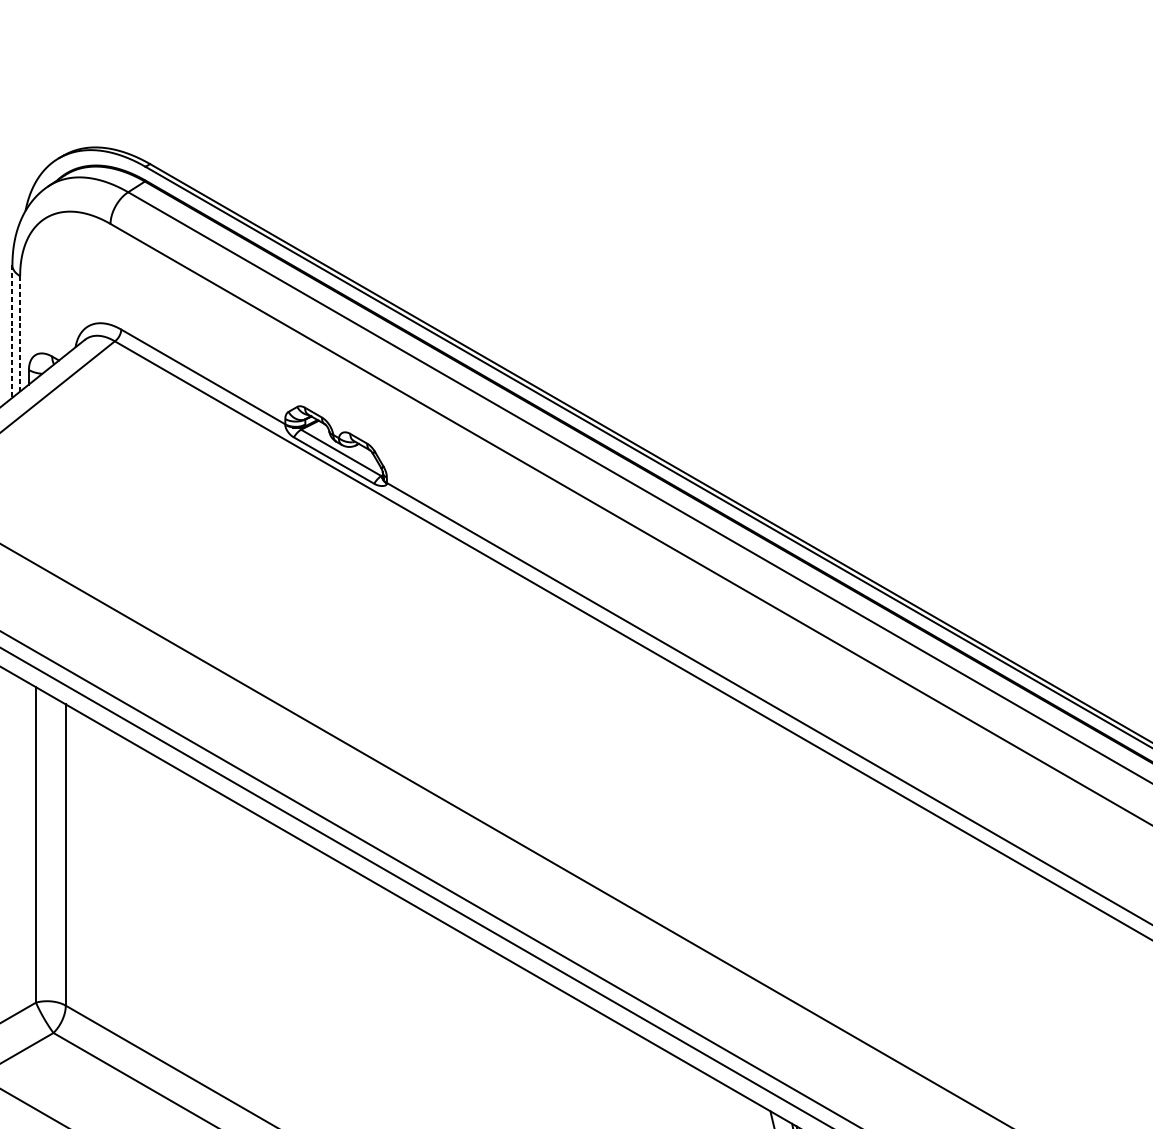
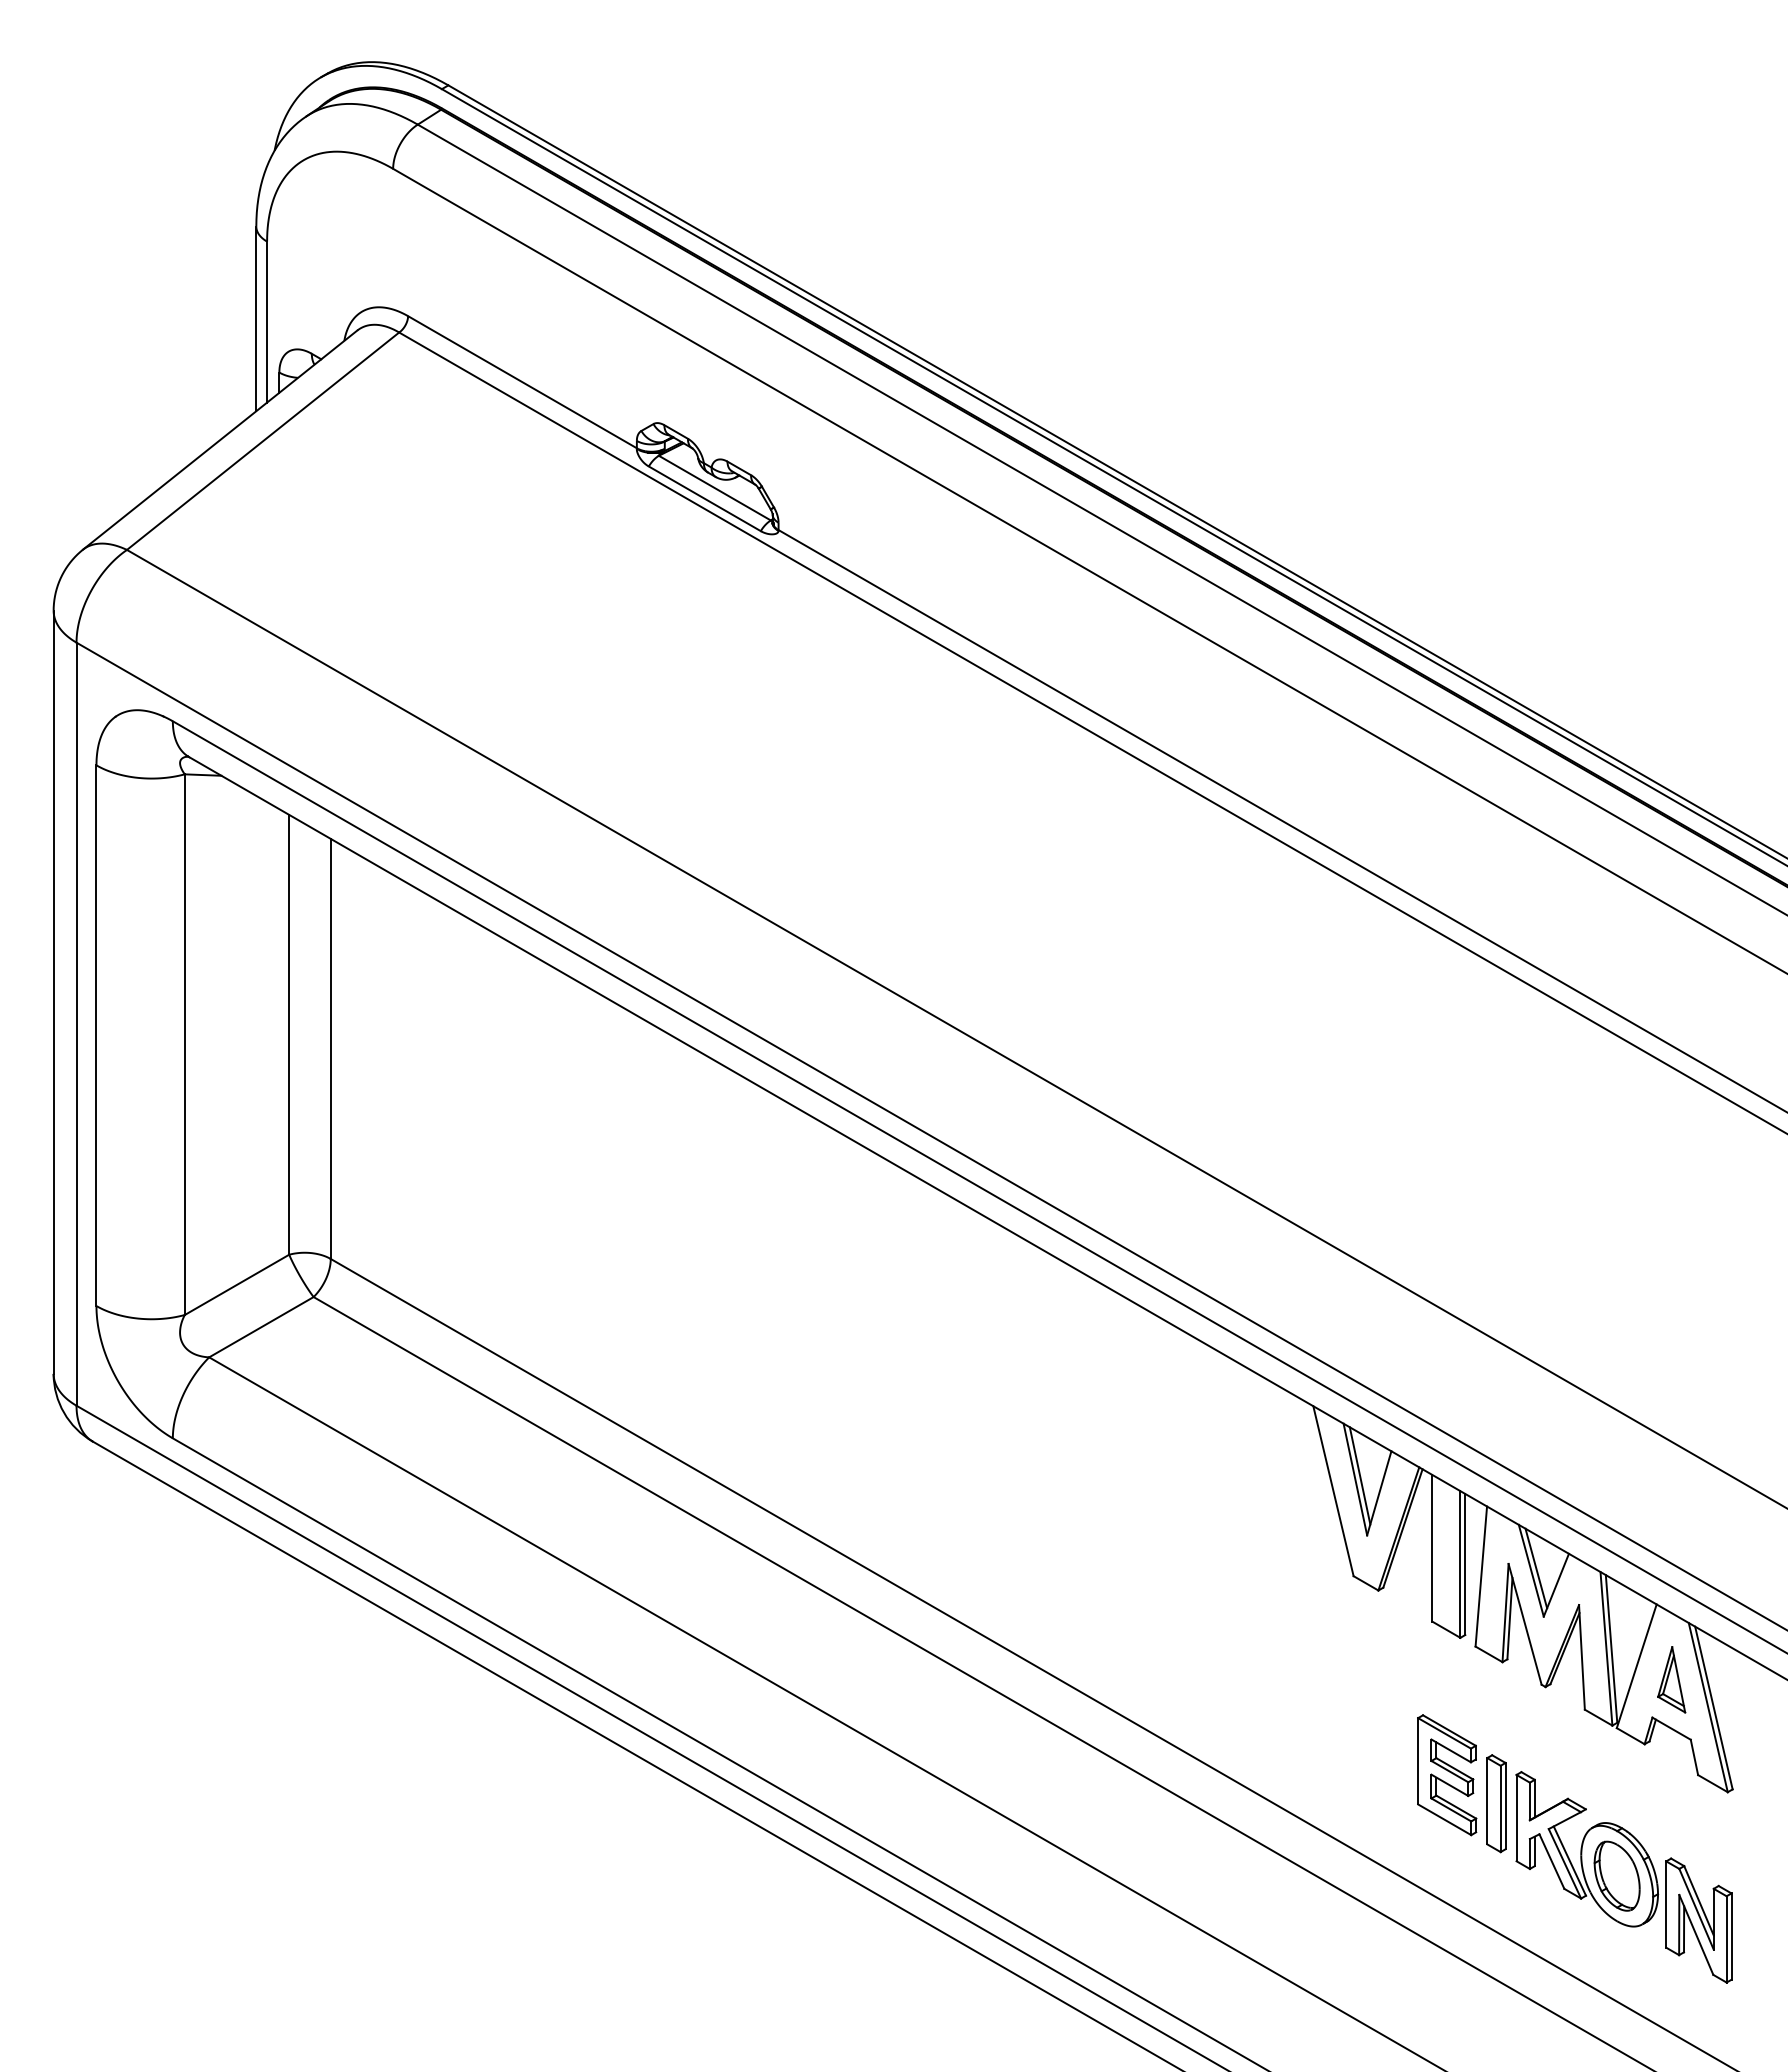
line: (12, 331) -> (256, 319), dashed -> solid
line: (20, 334) -> (267, 322), dashed -> solid

